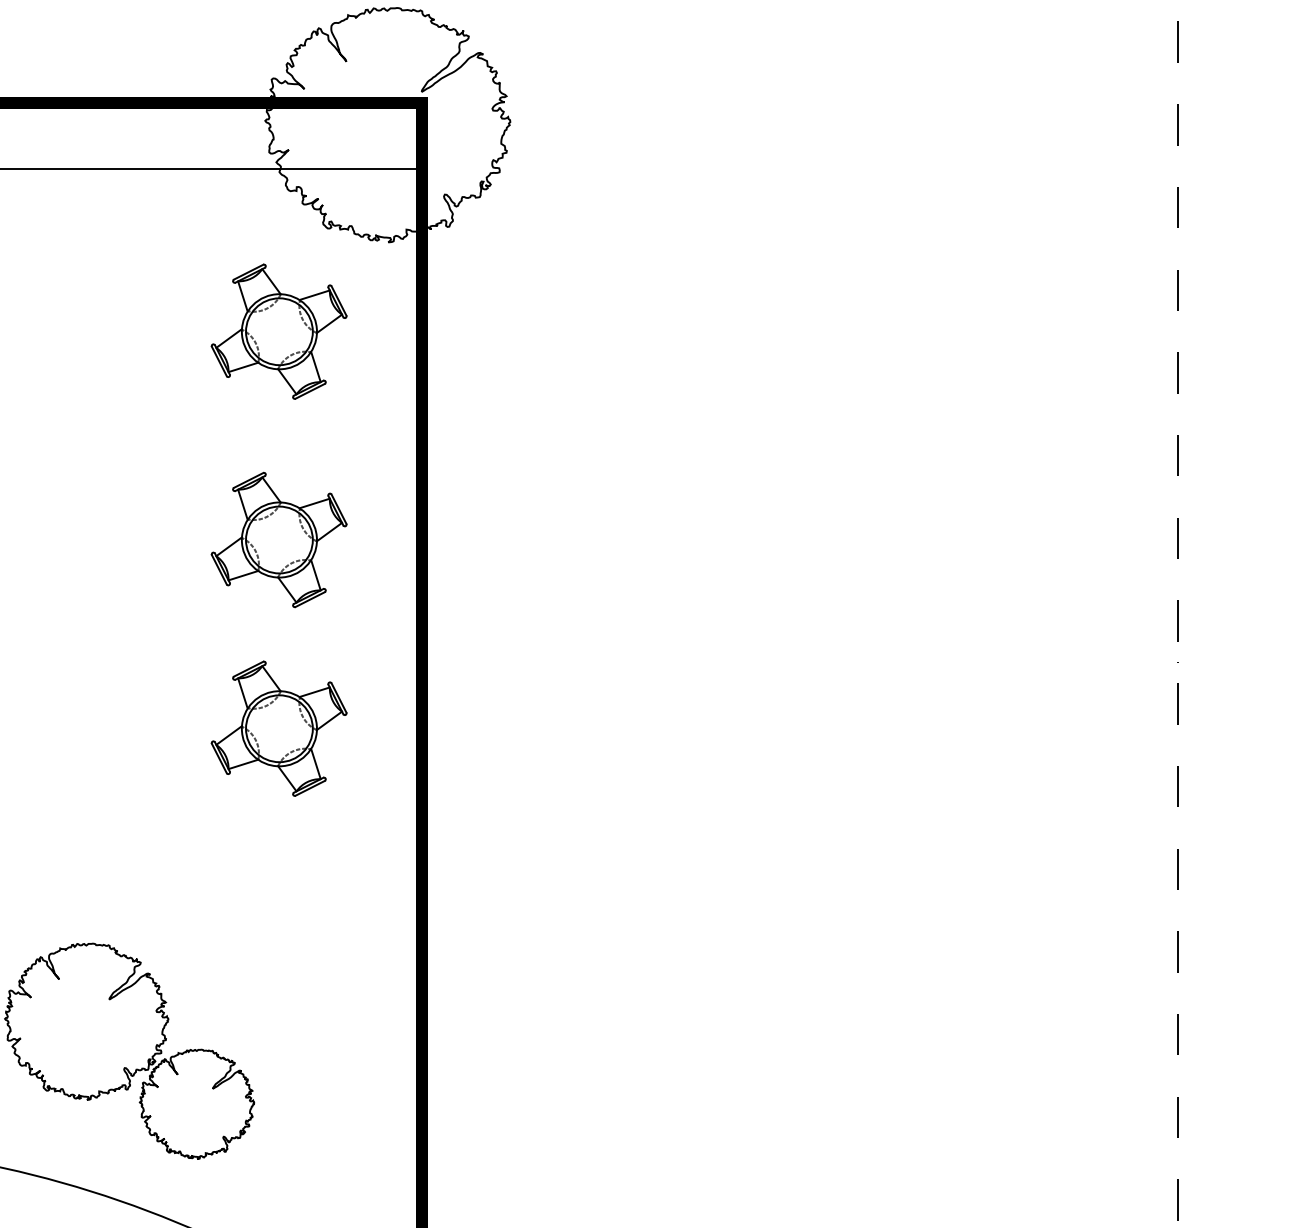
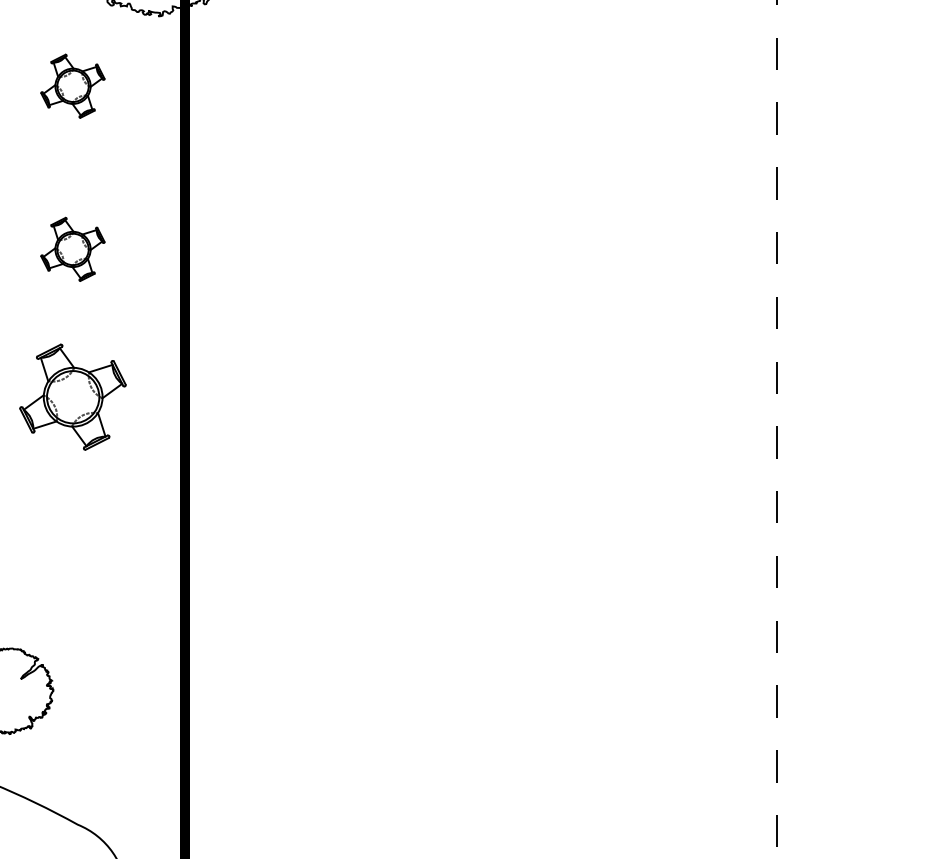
part: (278, 331) -> (72, 86), size x0.6
part: (278, 539) -> (72, 249), size x0.6

